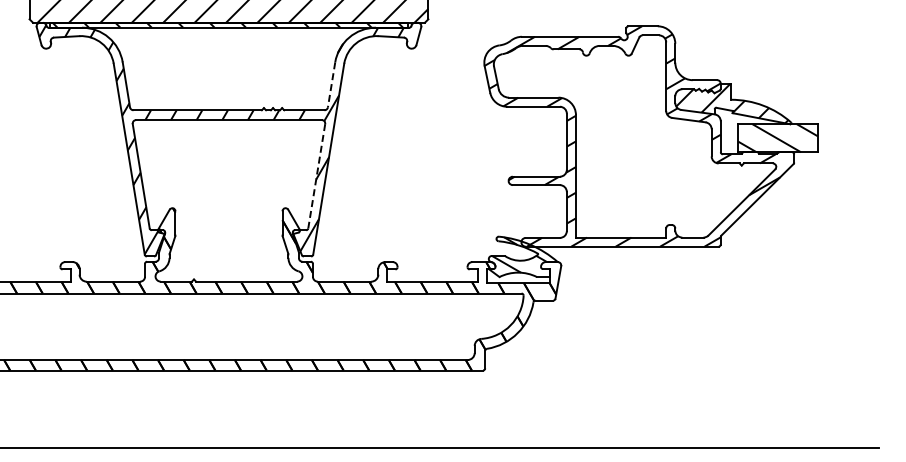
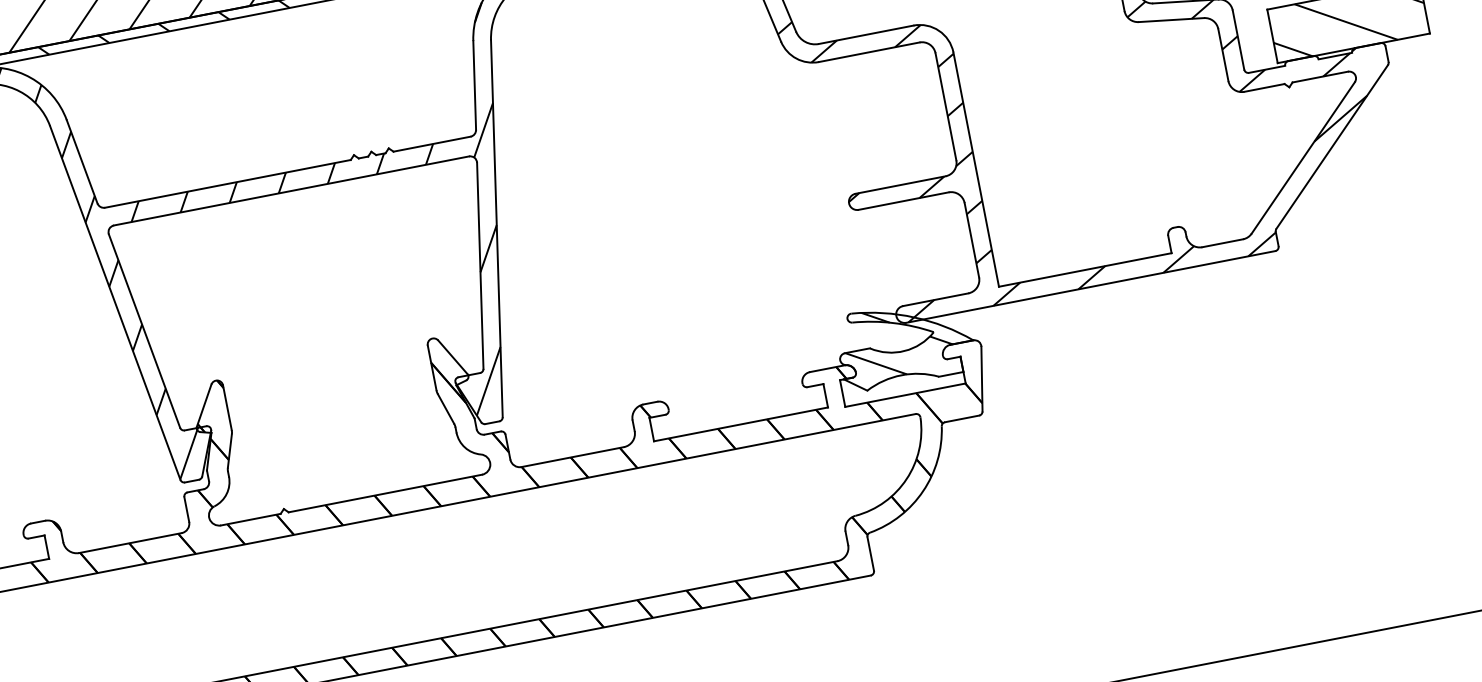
line: (331, 84) -> (474, 84), dashed -> solid
line: (316, 176) -> (479, 266), dashed -> solid

